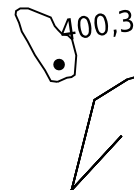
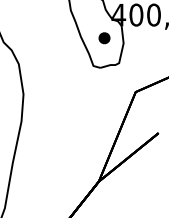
part: (59, 64) -> (104, 38), moved

